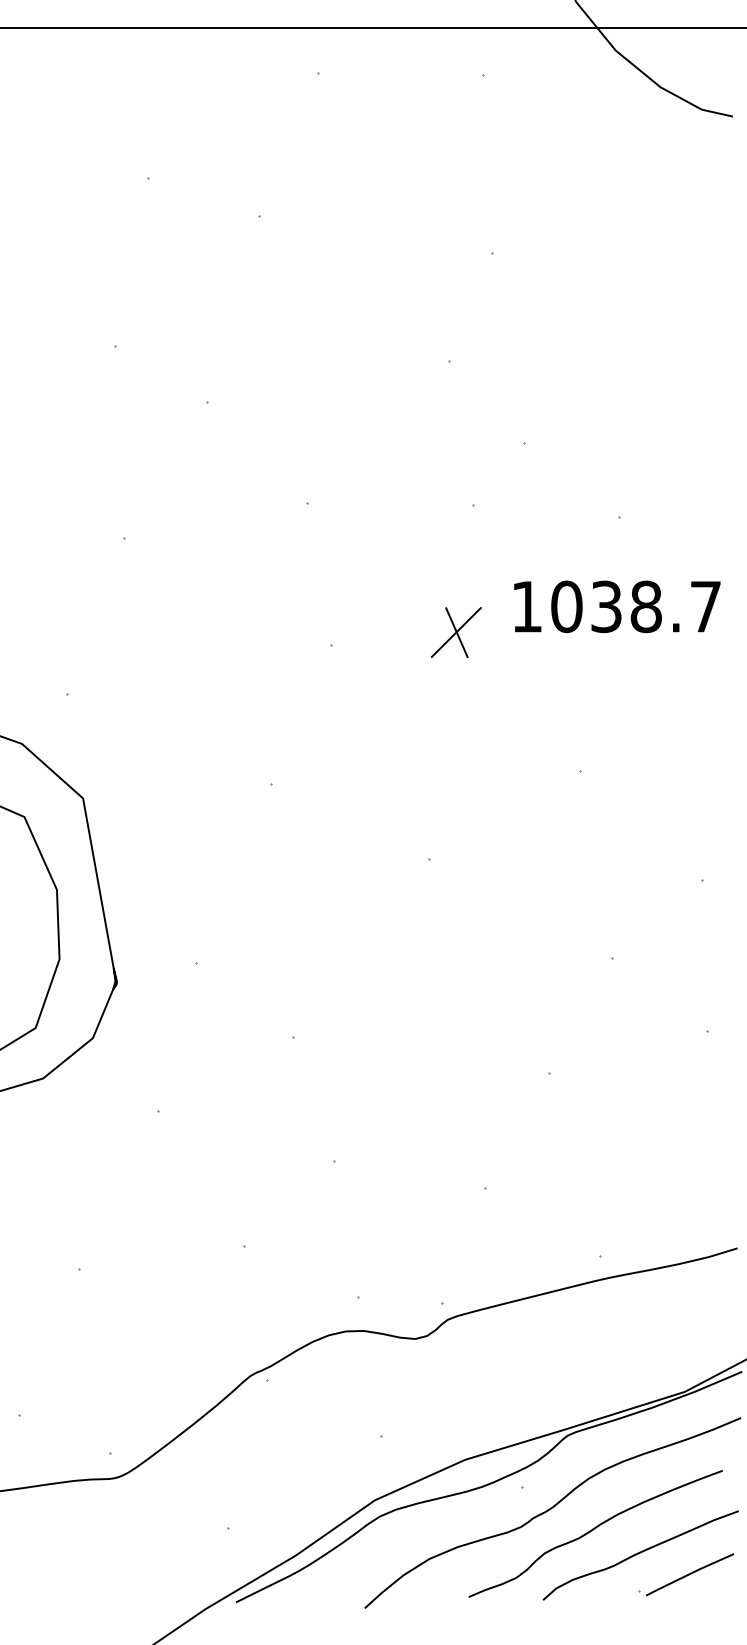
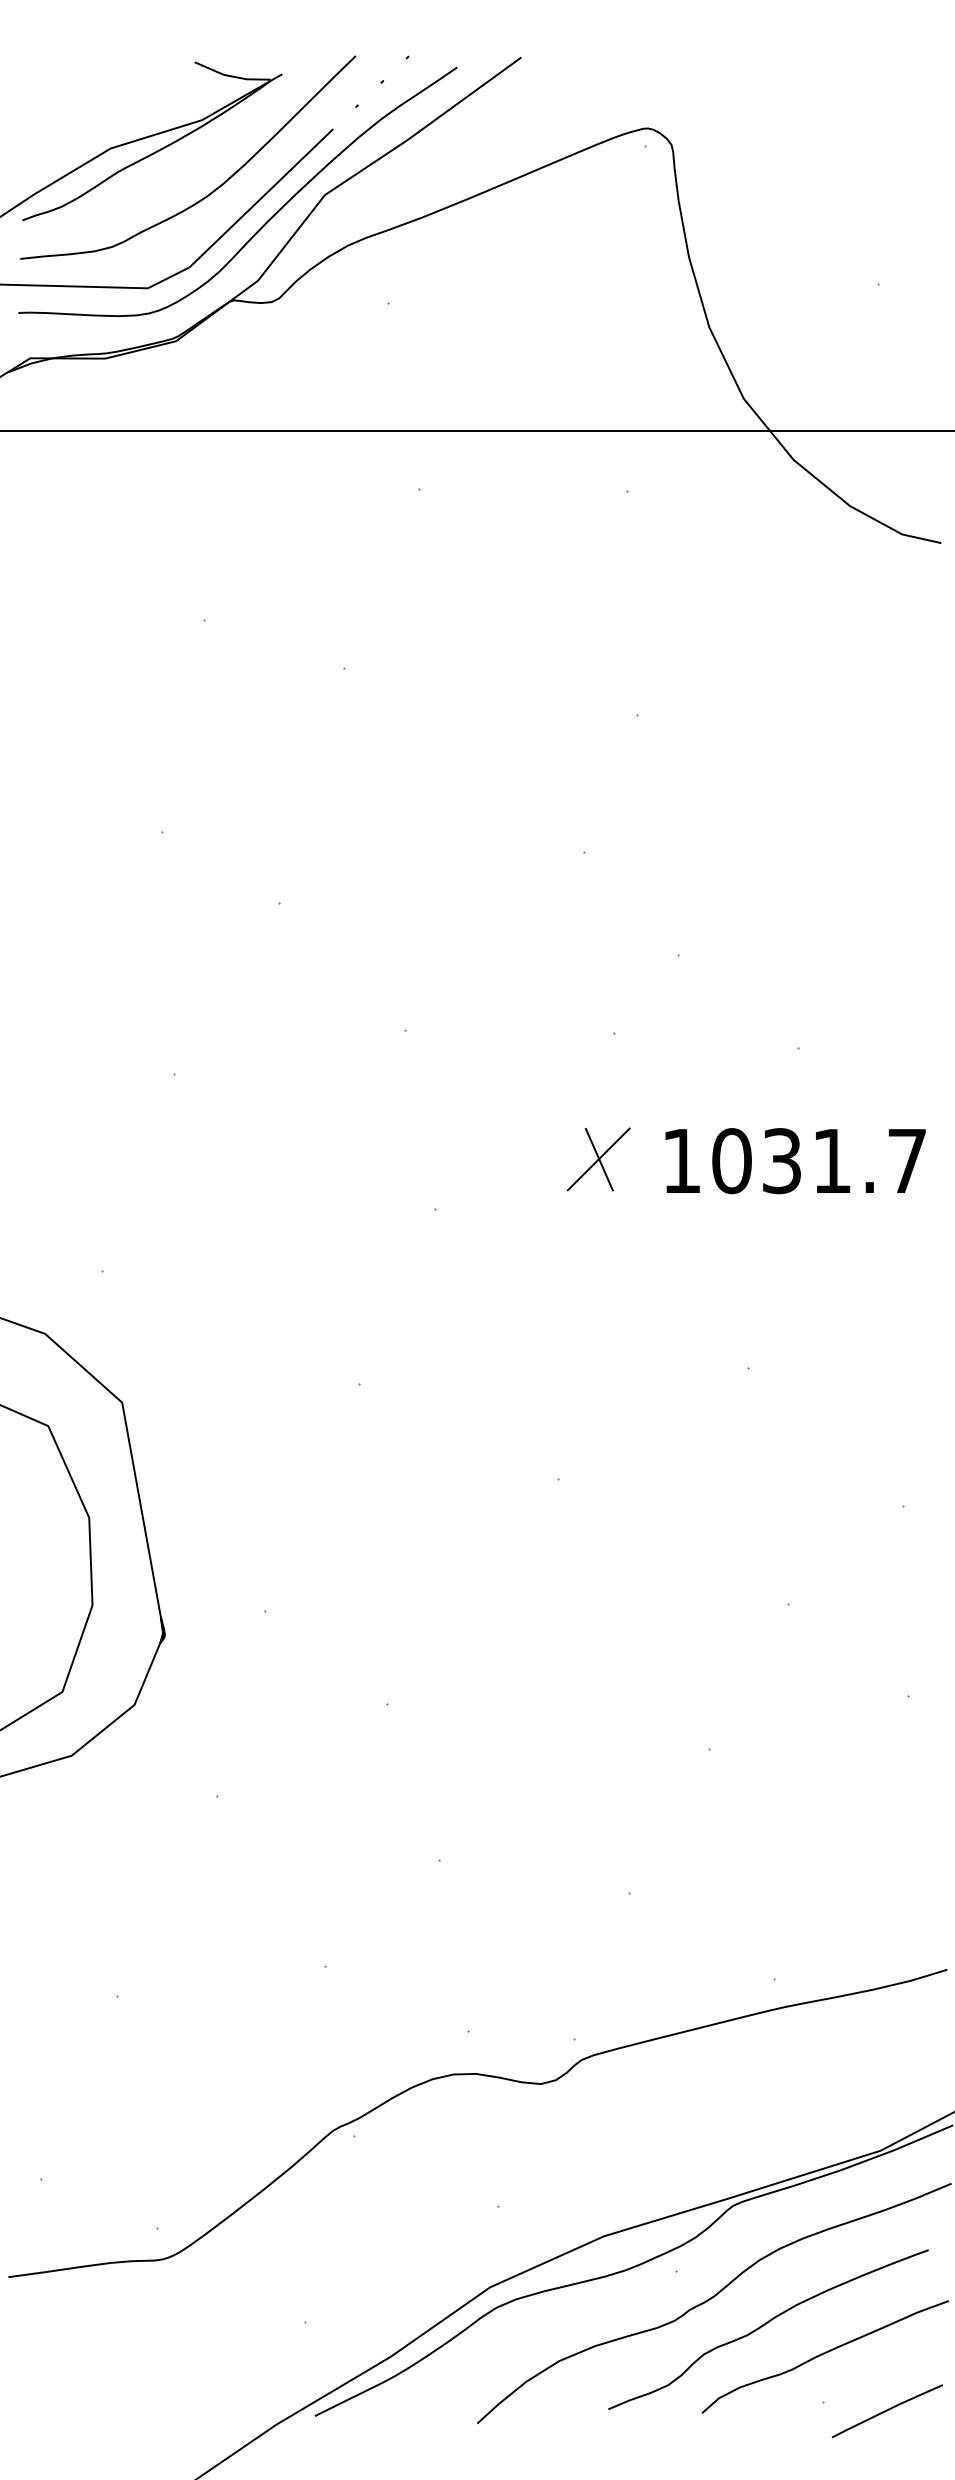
text: (645, 607) -> (831, 1161), 1038.7 -> 1031.7
part: (456, 632) -> (598, 1159), moved
line: (689, 1574) -> (886, 2411), moved

